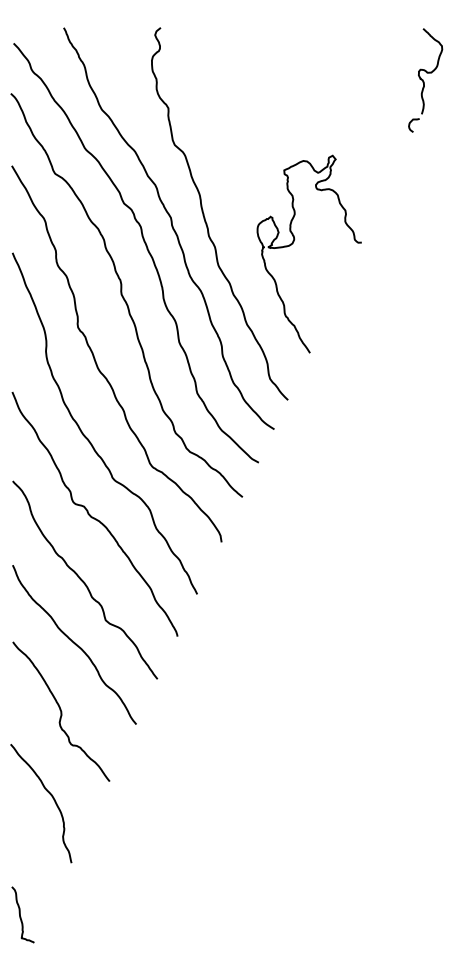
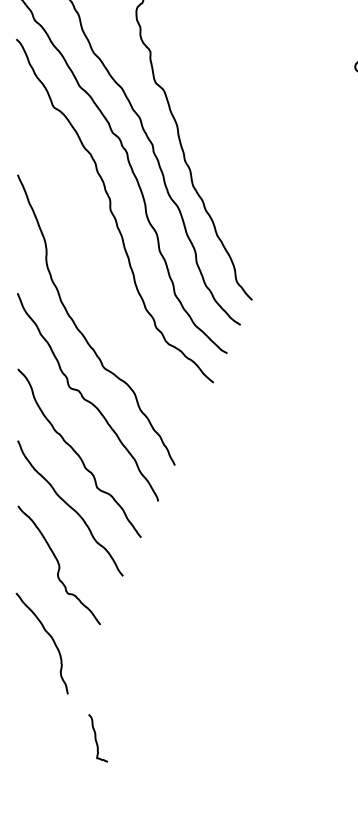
curve: (293, 243) -> (256, 166), removed
curve: (97, 363) -> (90, 268), removed
curve: (20, 914) -> (96, 737), moved

